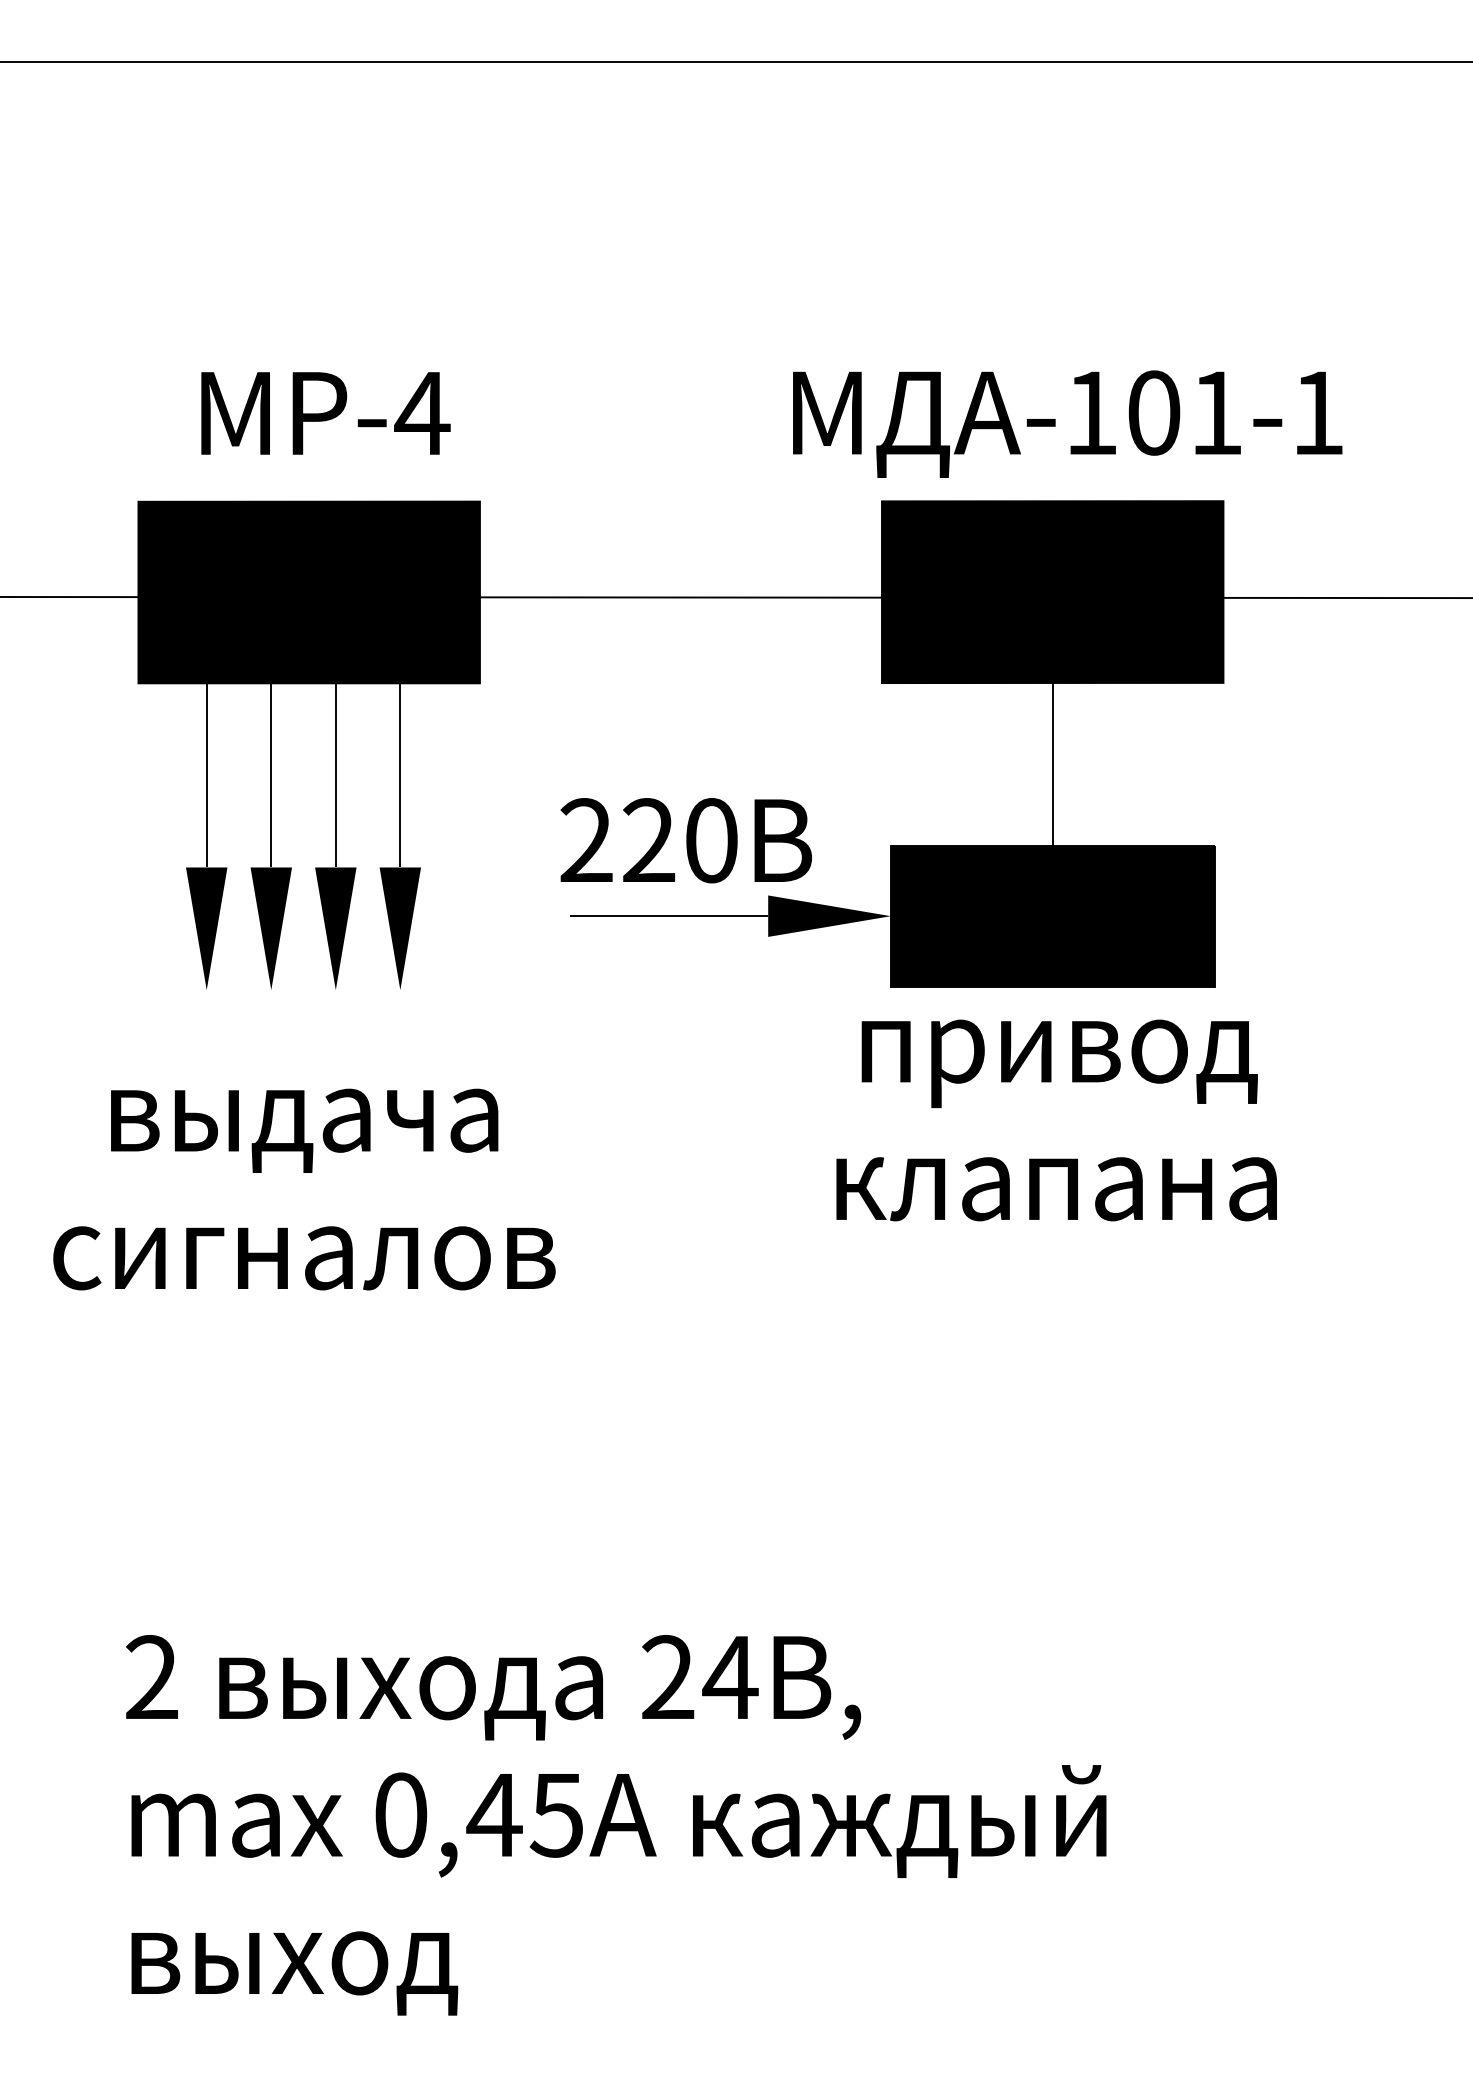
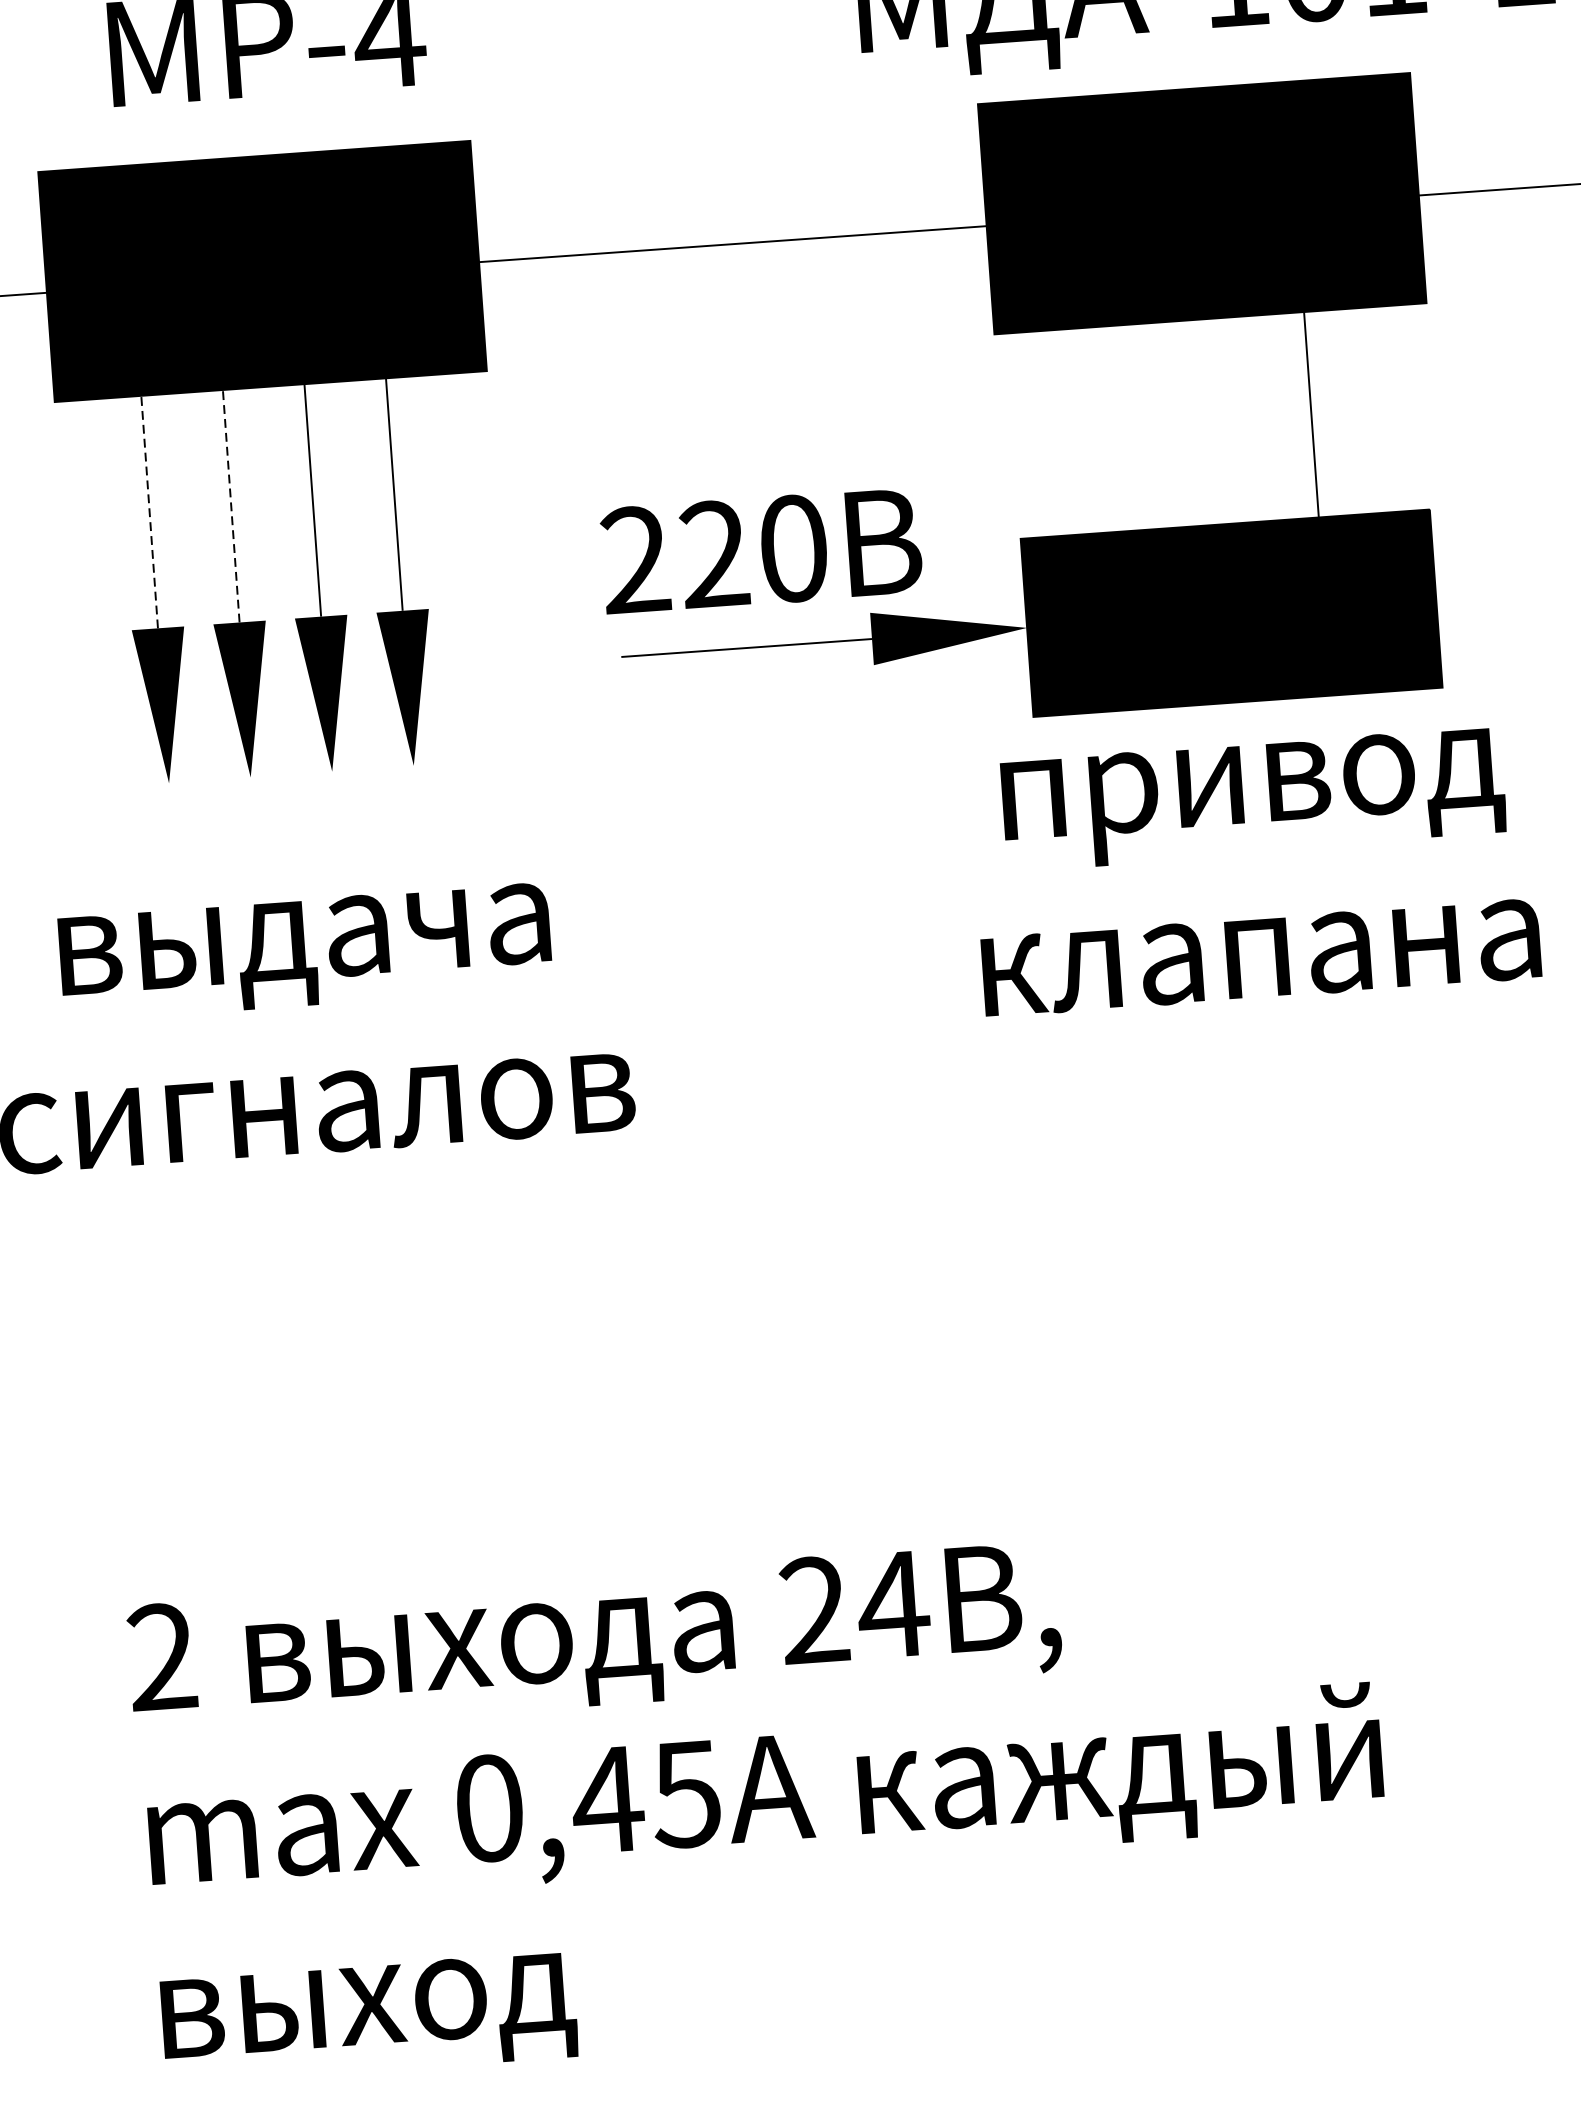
line: (1052, 761) -> (1310, 411), moved
line: (206, 772) -> (149, 508), solid -> dashed
line: (271, 772) -> (231, 502), solid -> dashed

